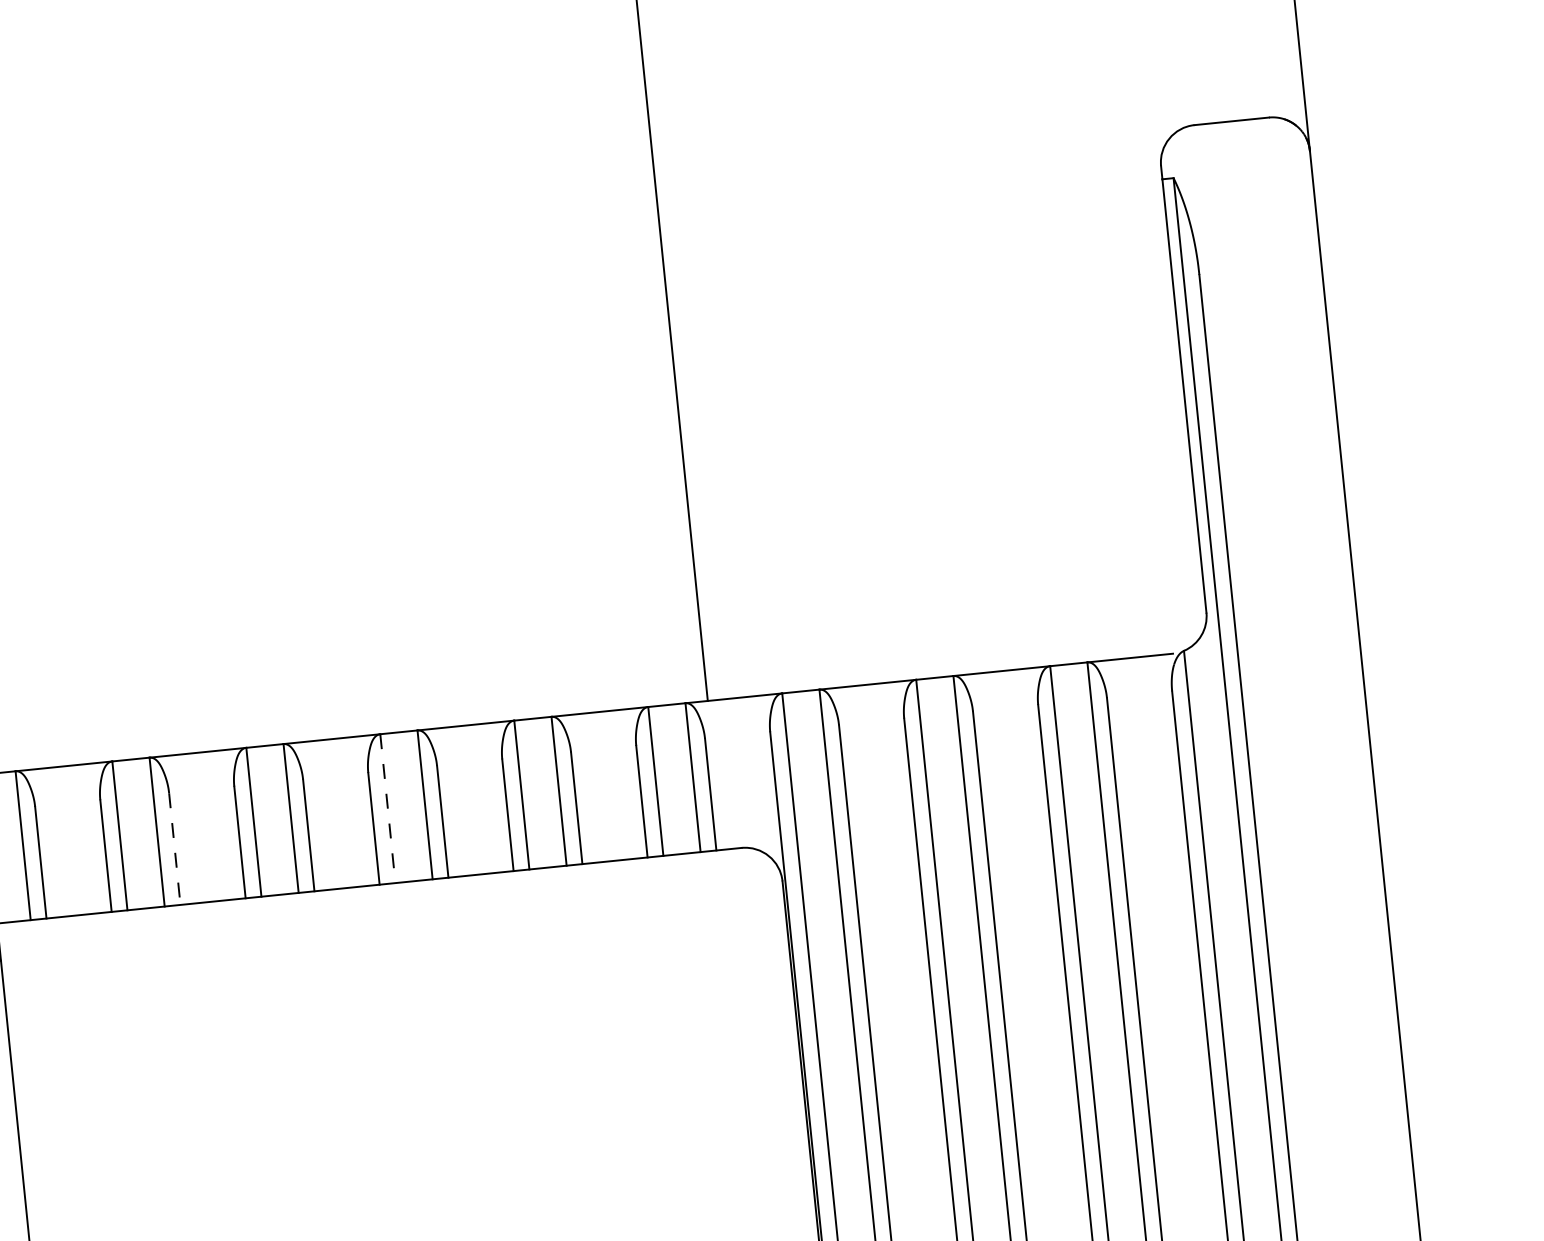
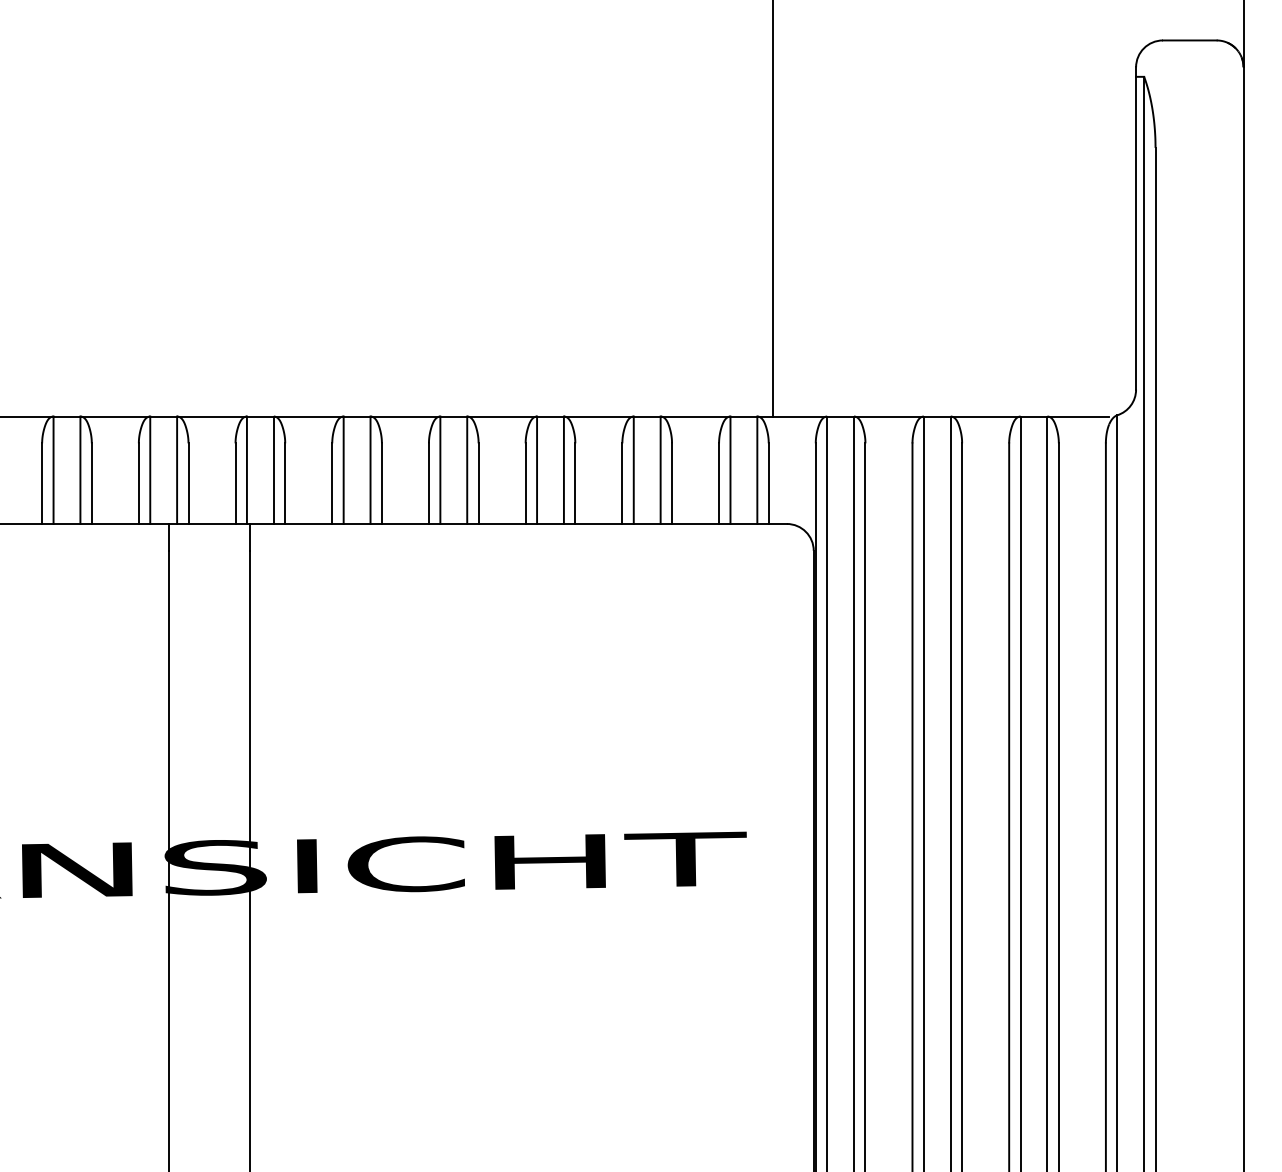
line: (388, 808) -> (537, 470), dashed -> solid
line: (174, 850) -> (381, 484), dashed -> solid

